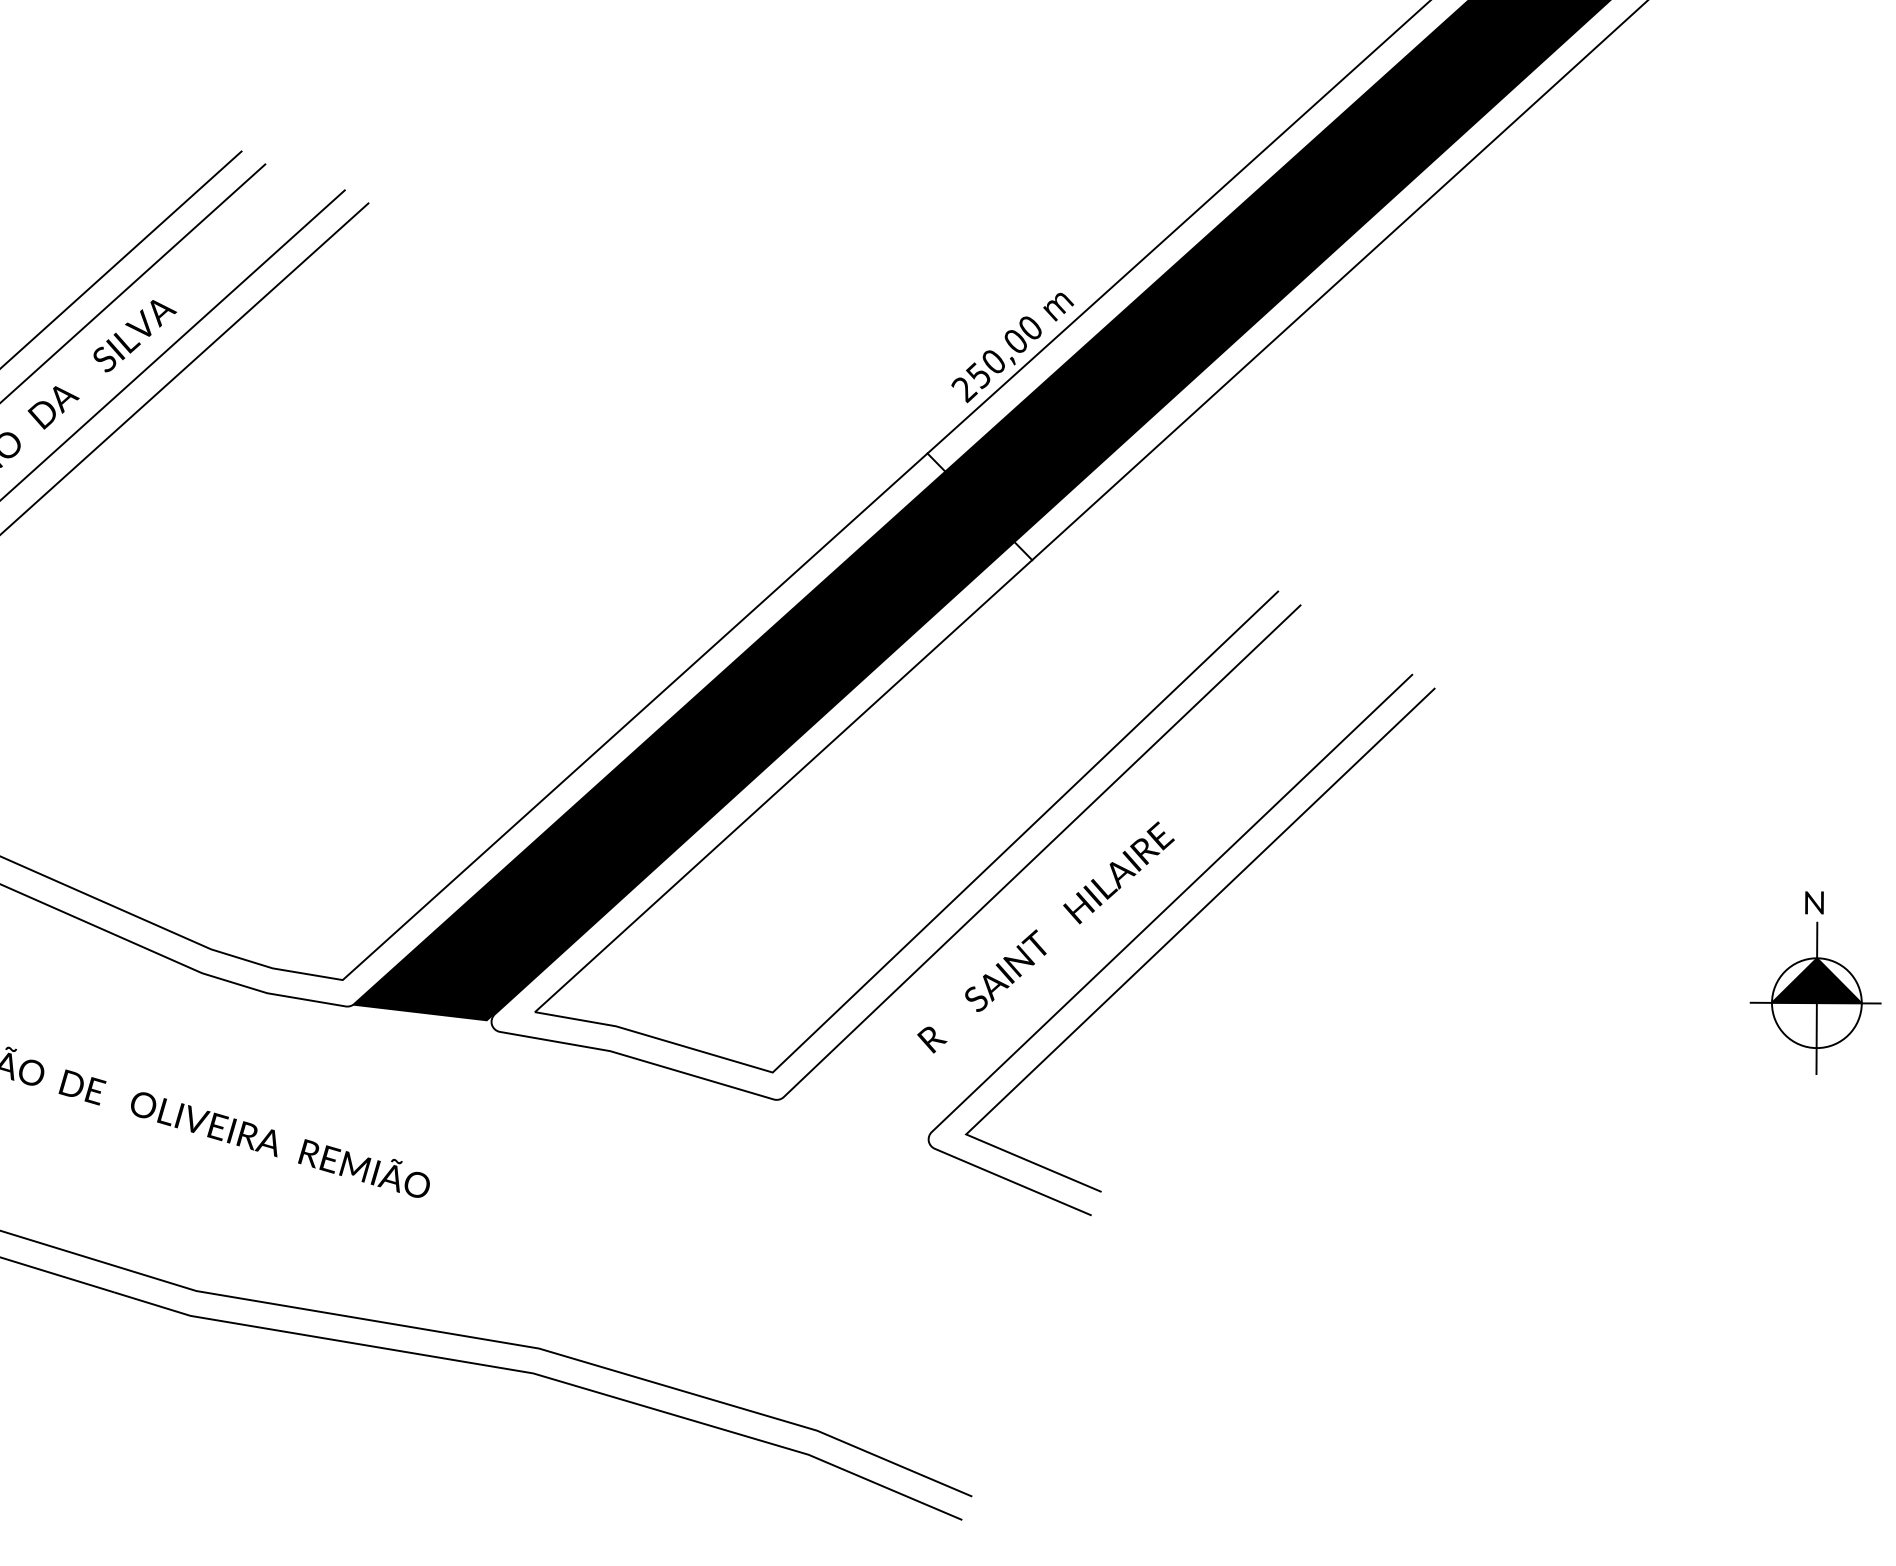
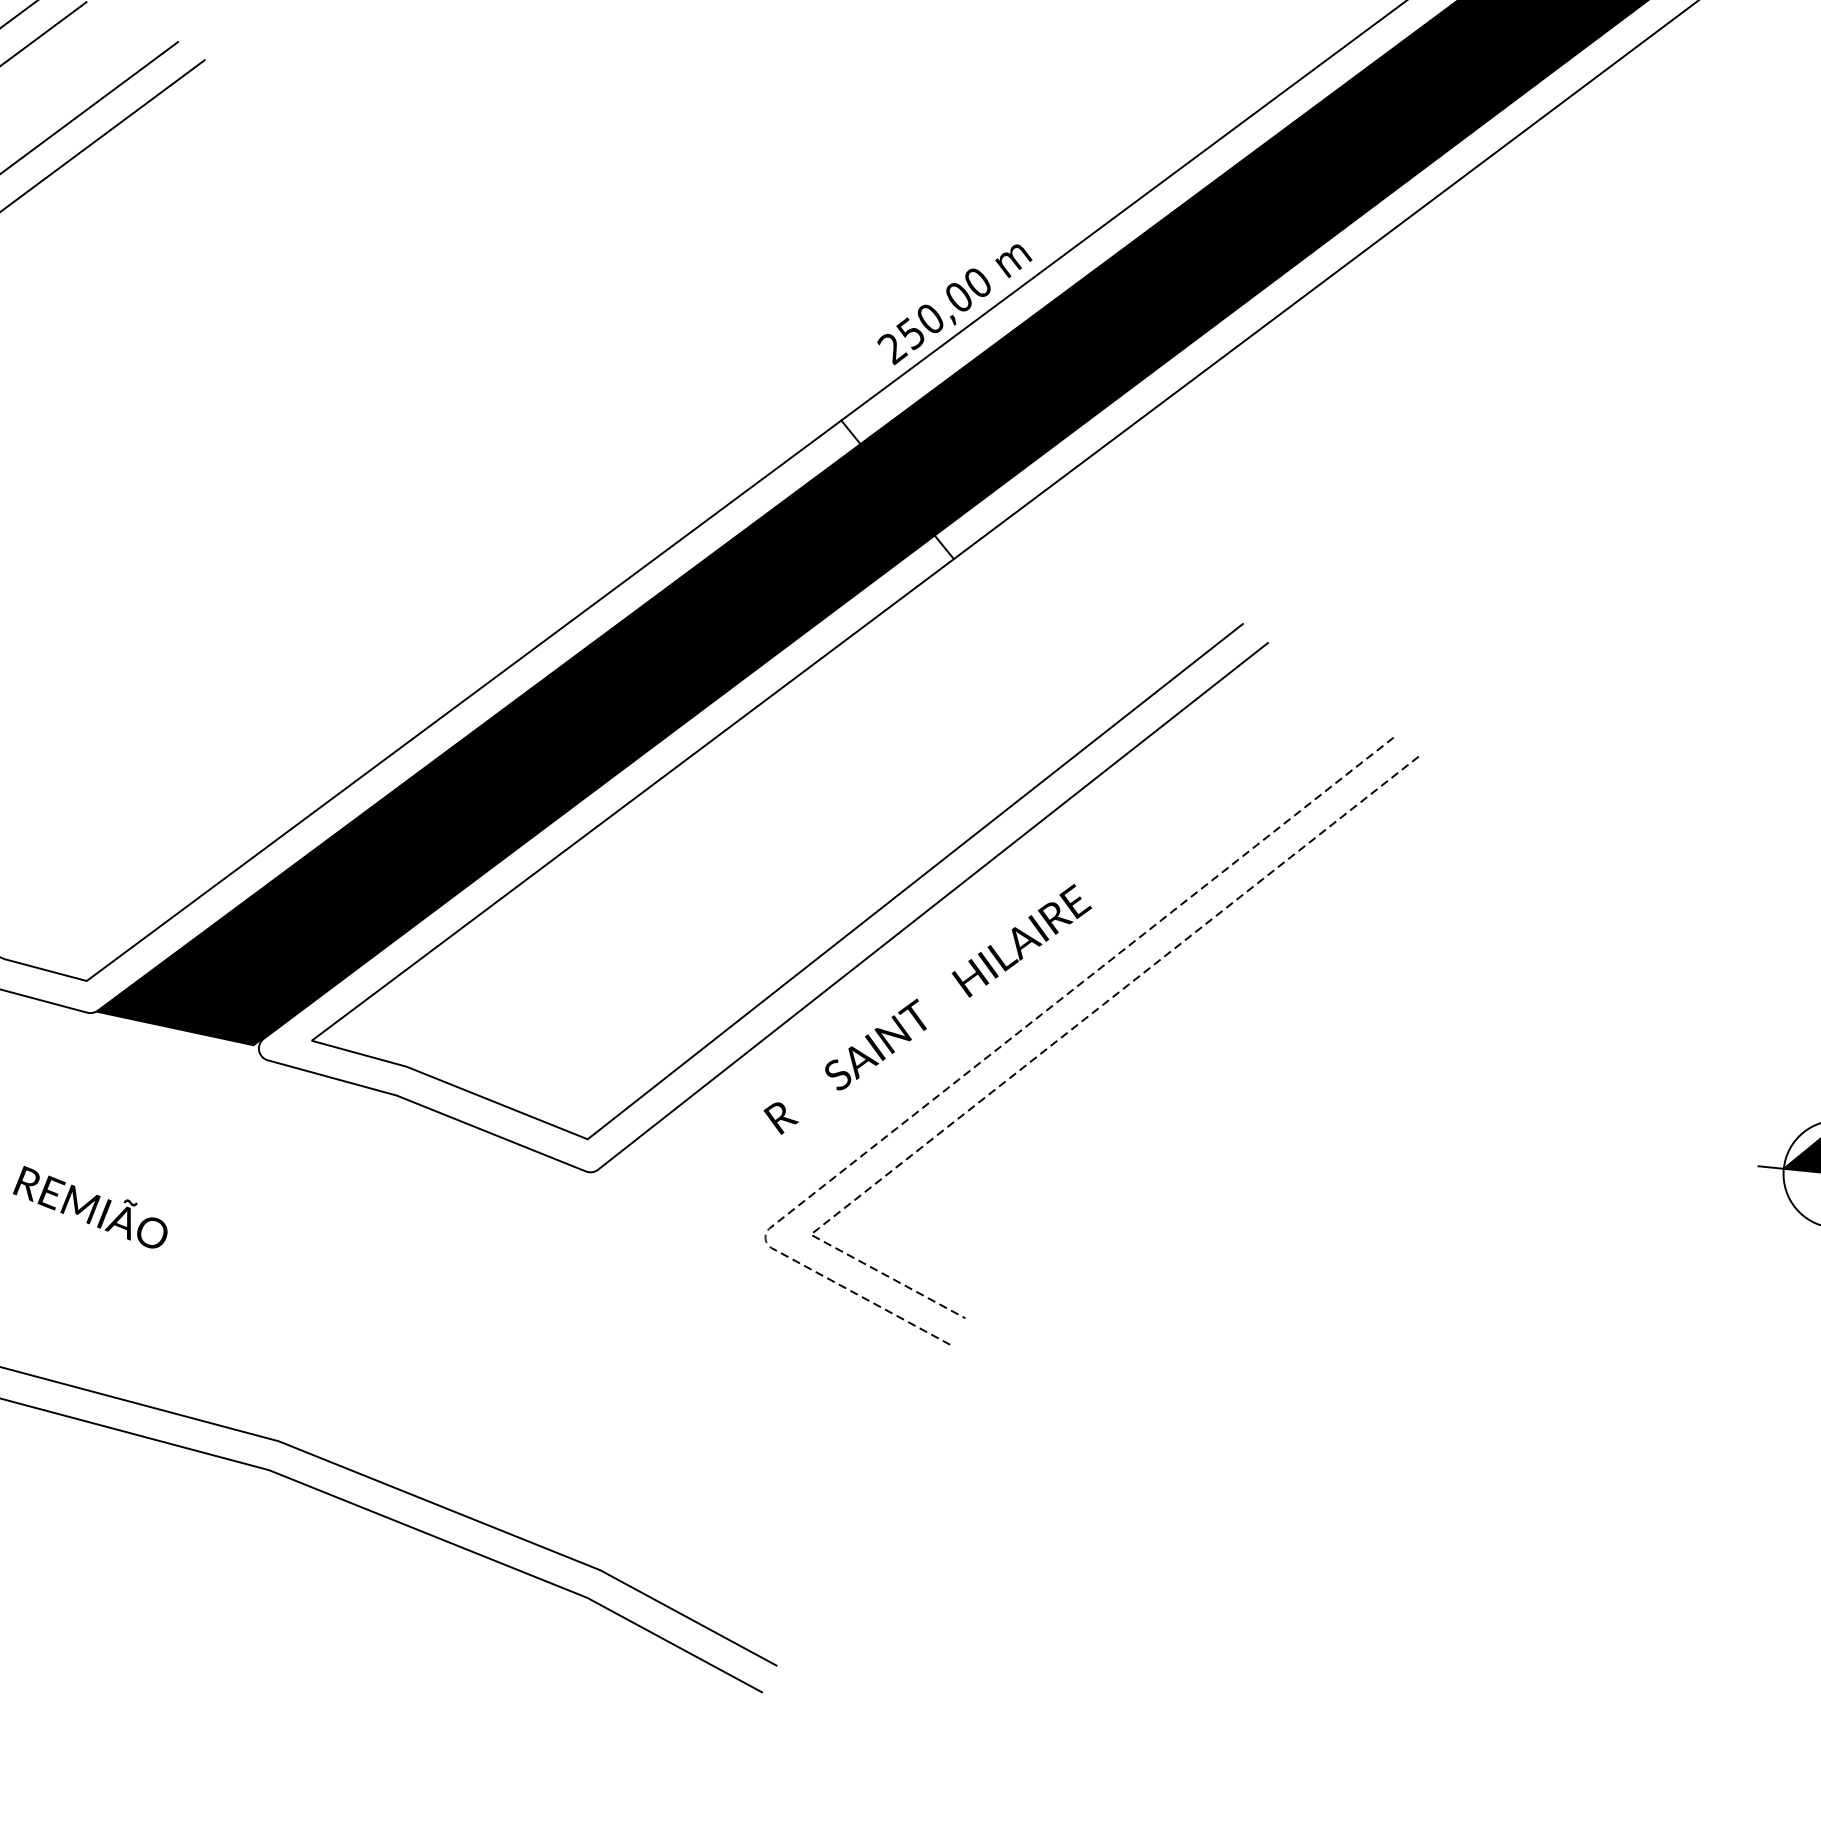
line: (1146, 962) -> (1044, 1050), solid -> dashed
line: (1098, 973) -> (986, 1058), solid -> dashed

